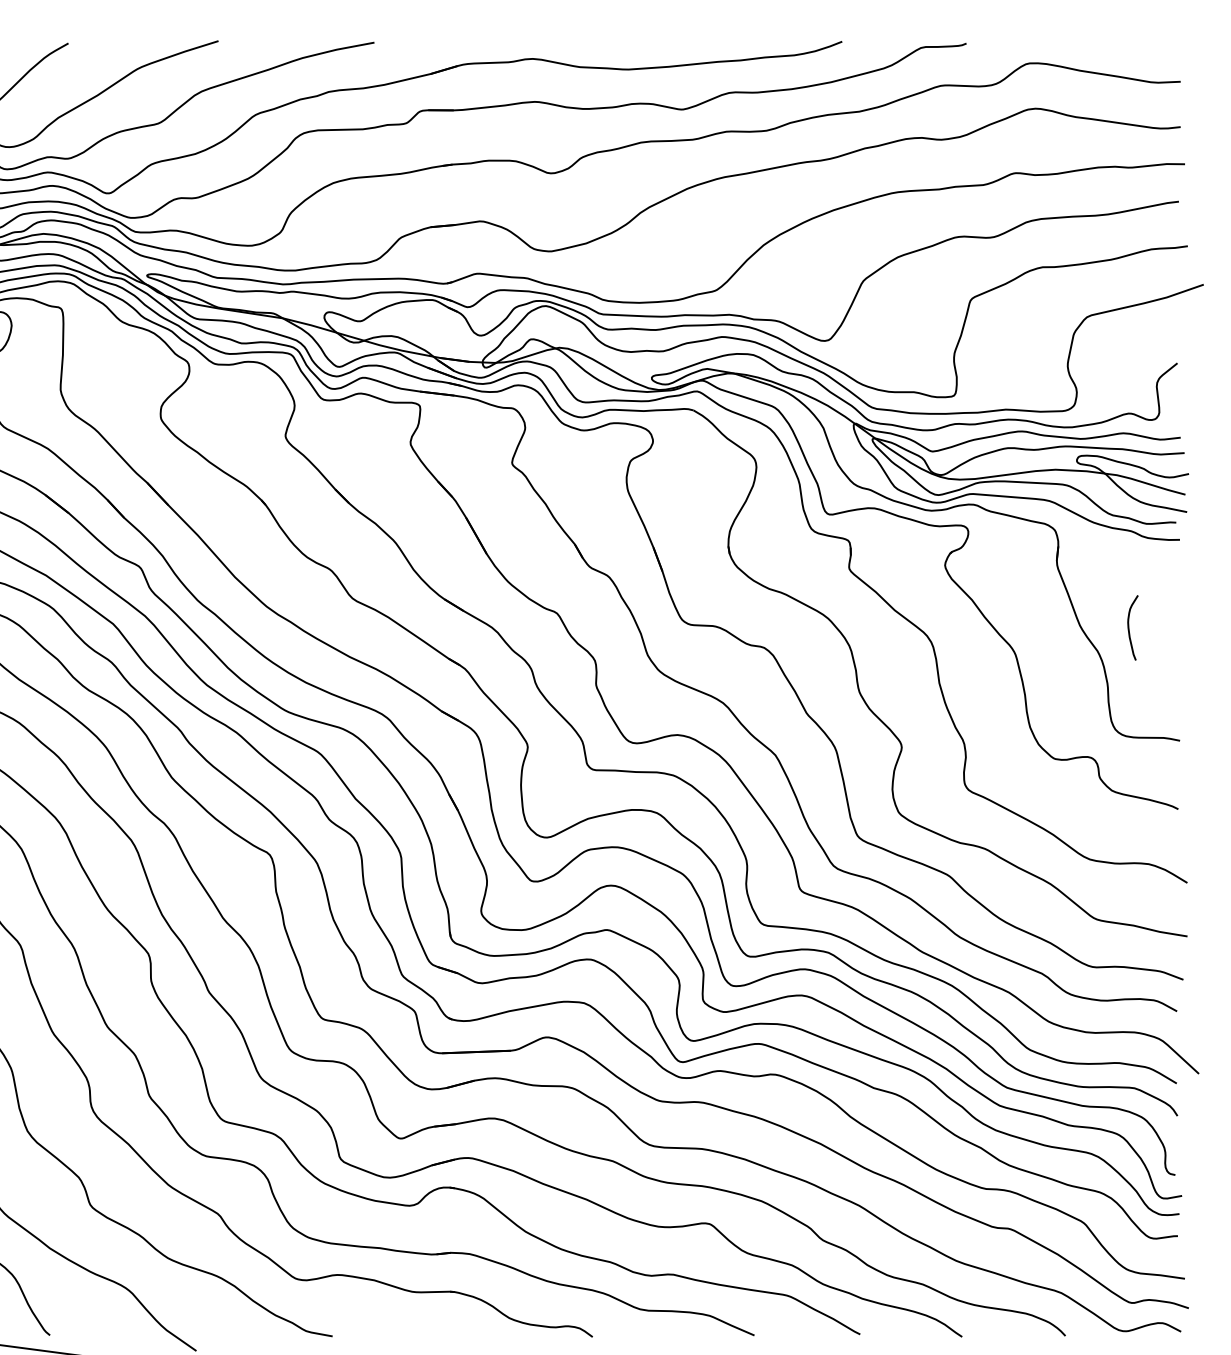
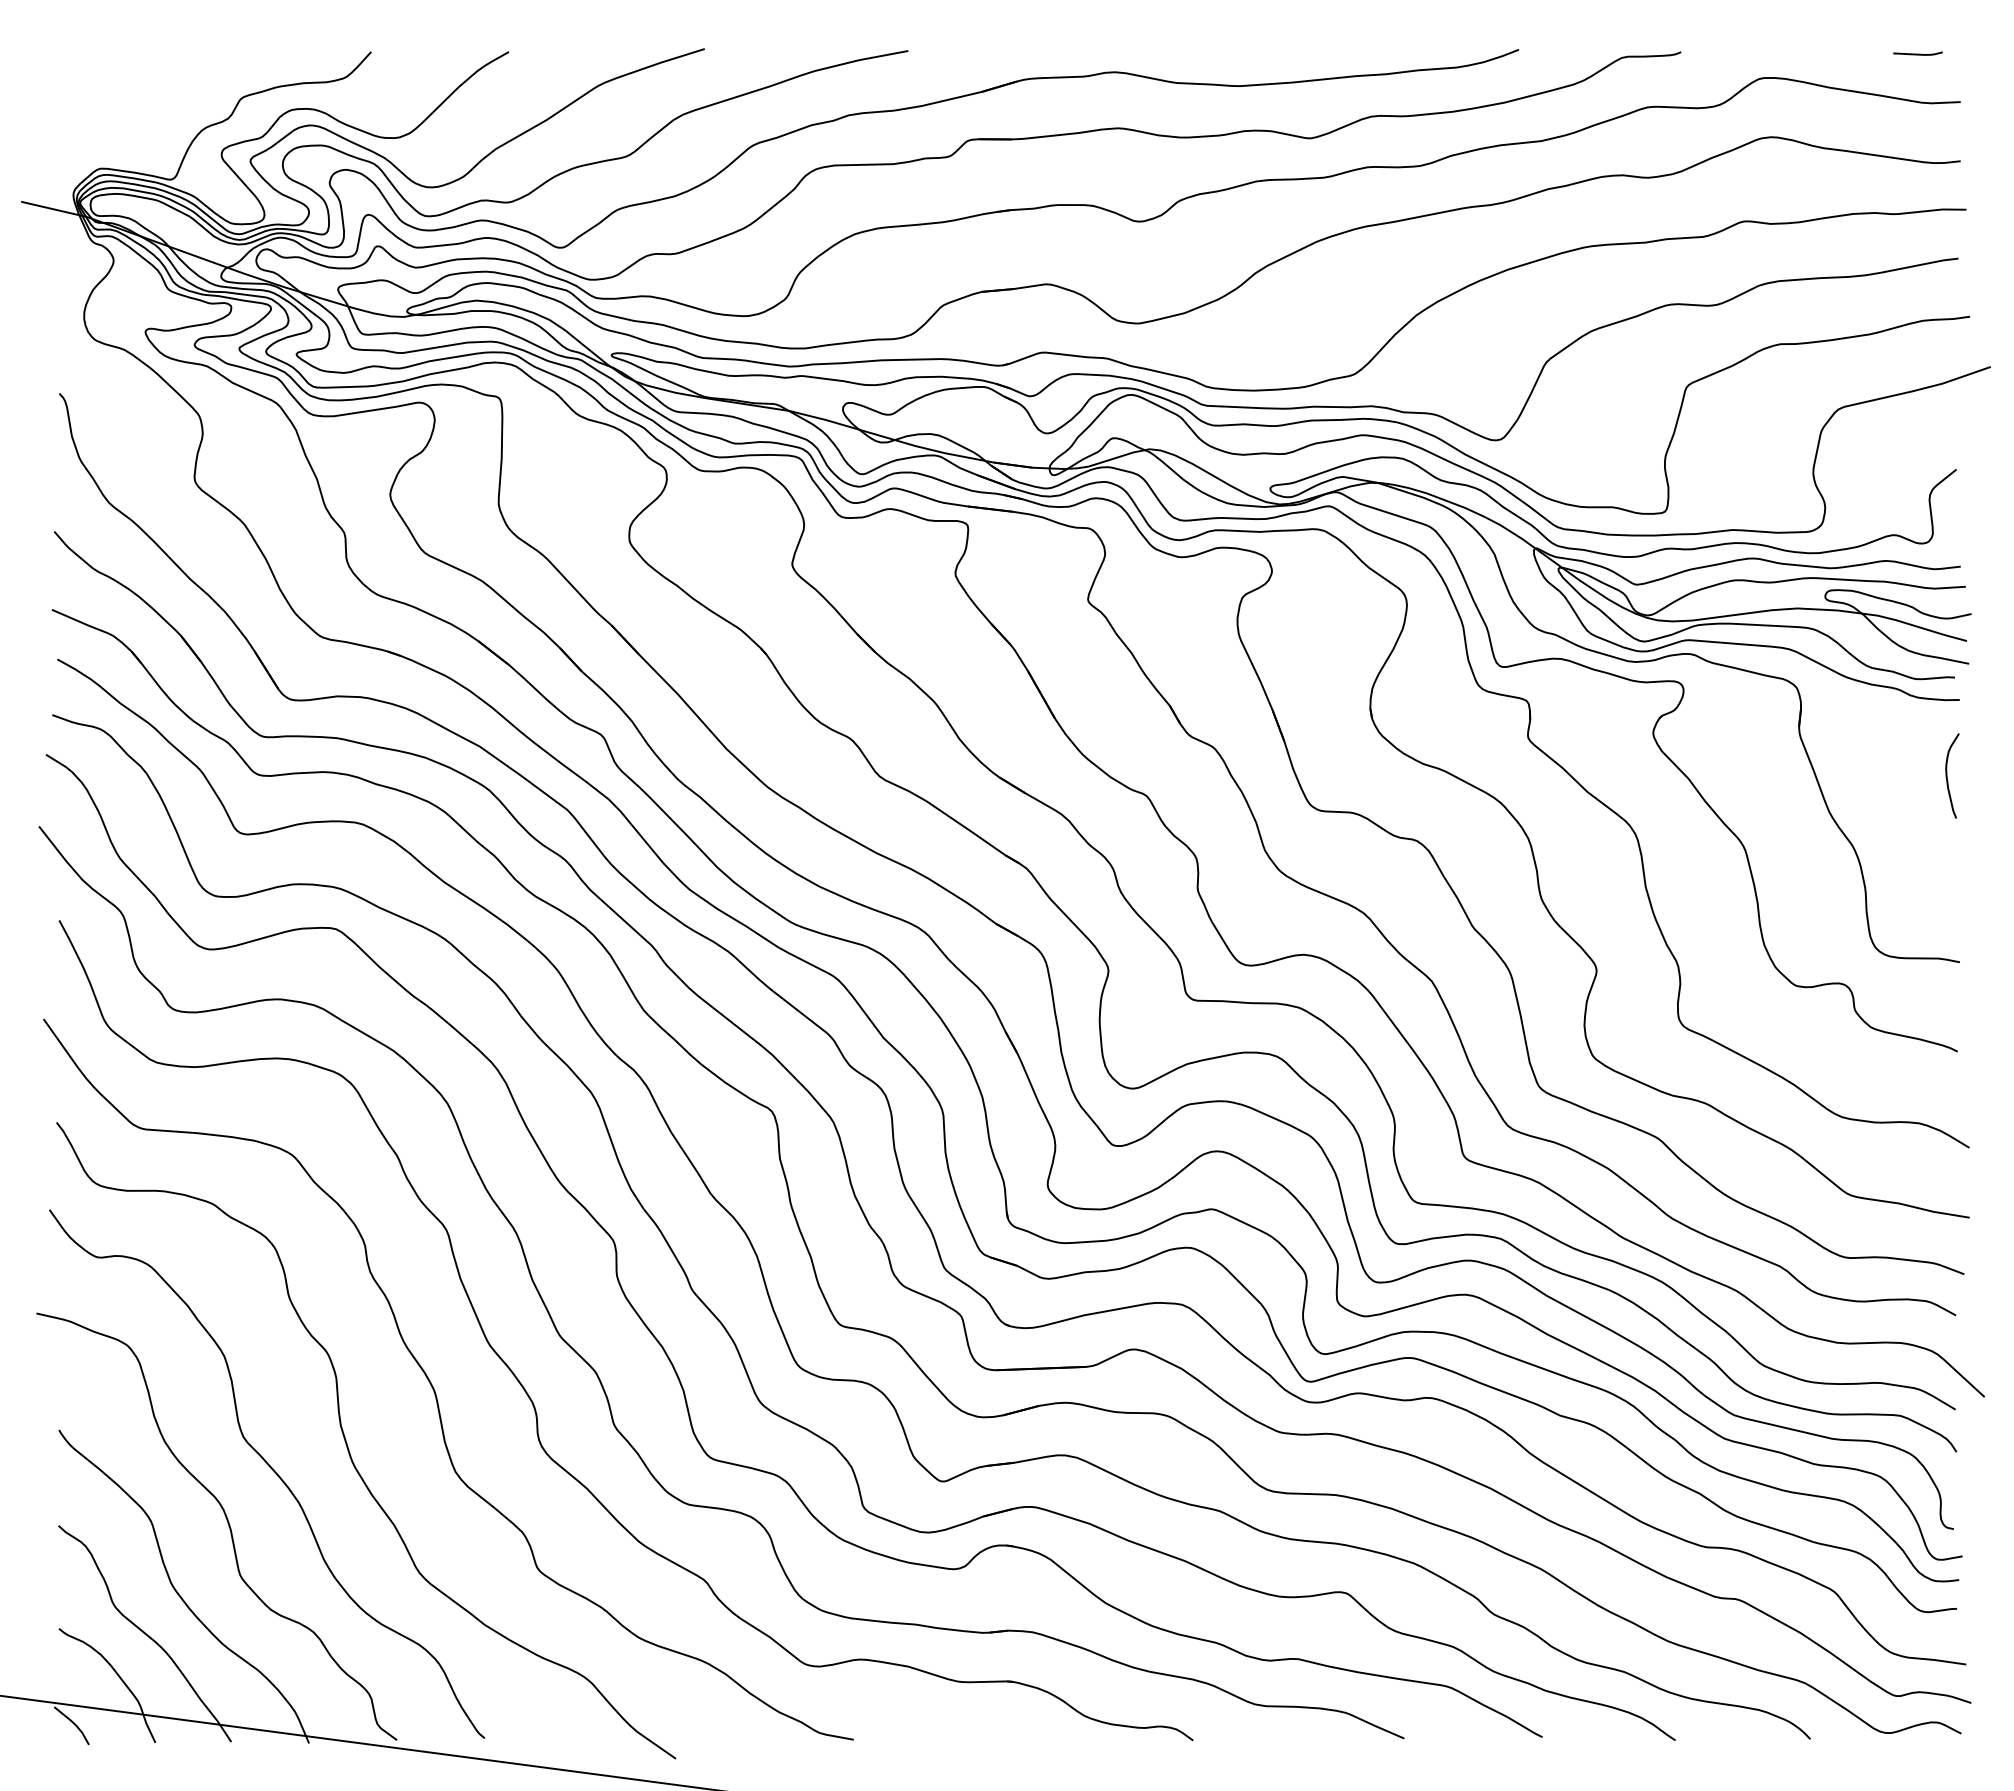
line: (1147, 44) -> (1917, 53), added
curve: (1129, 627) -> (1947, 775), moved

